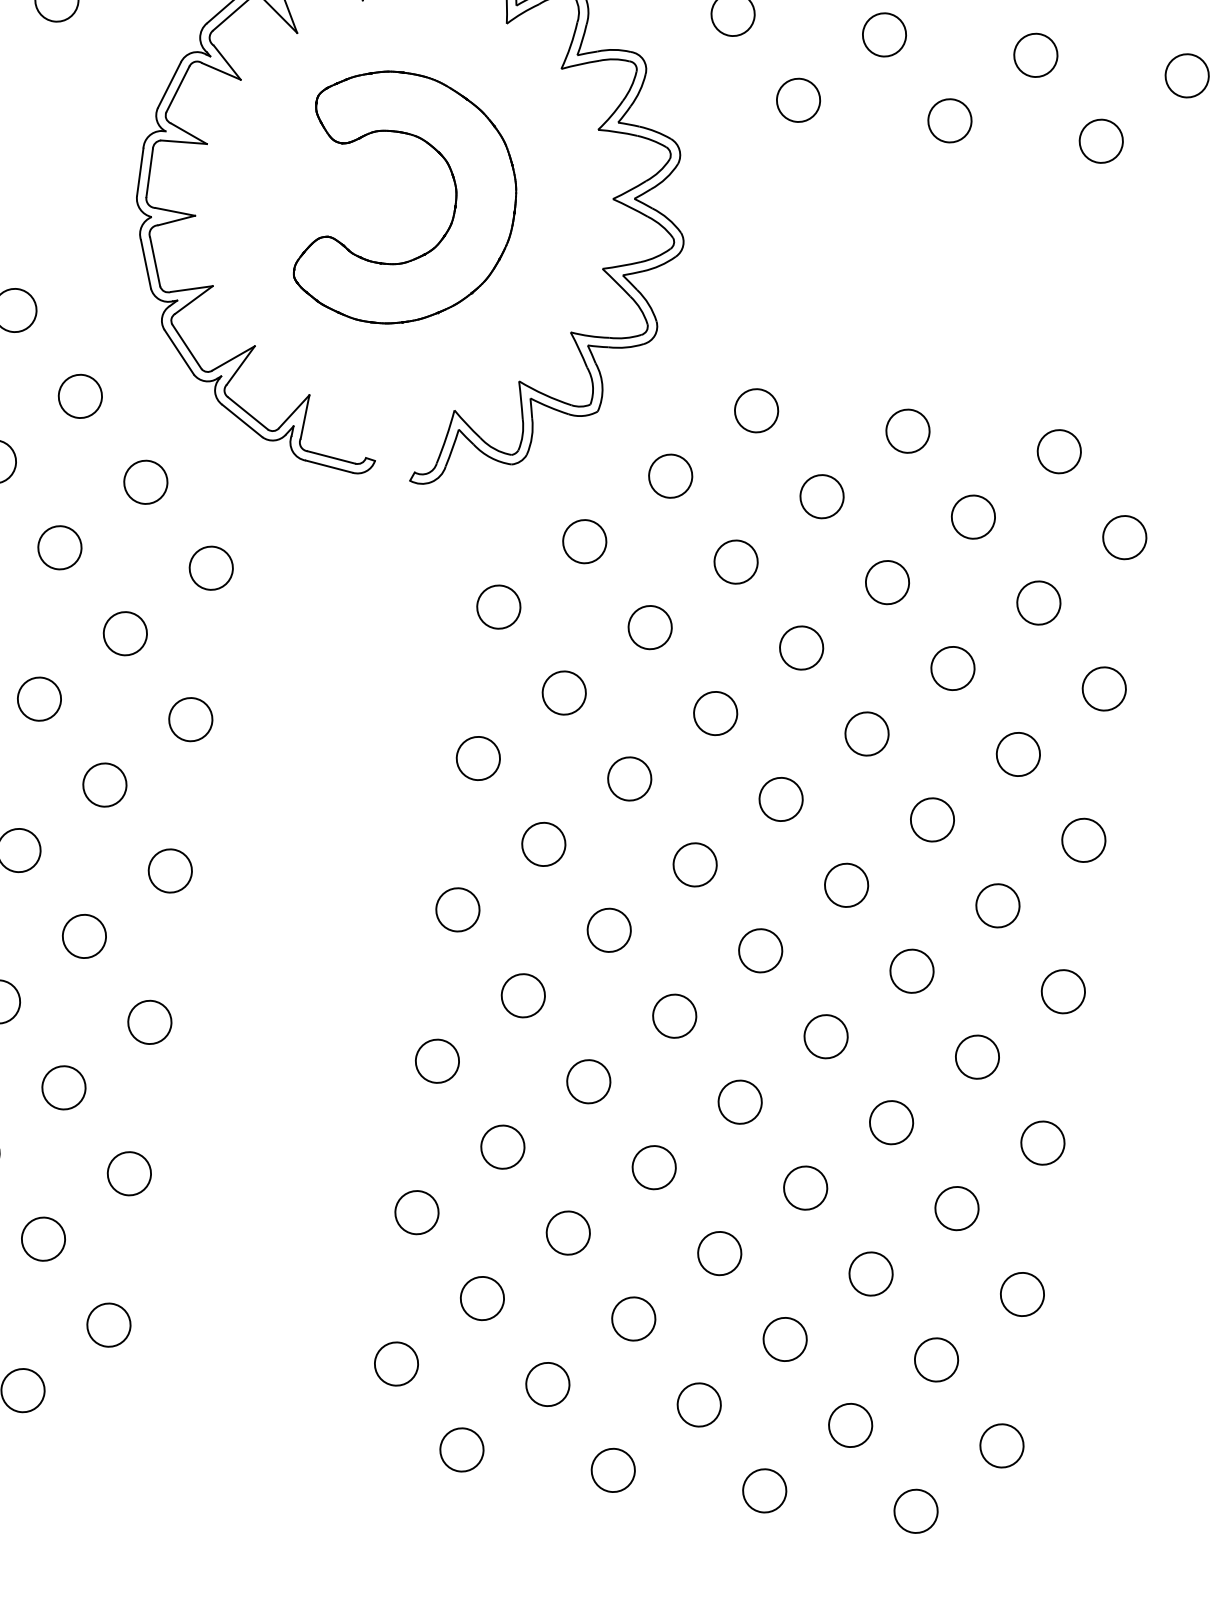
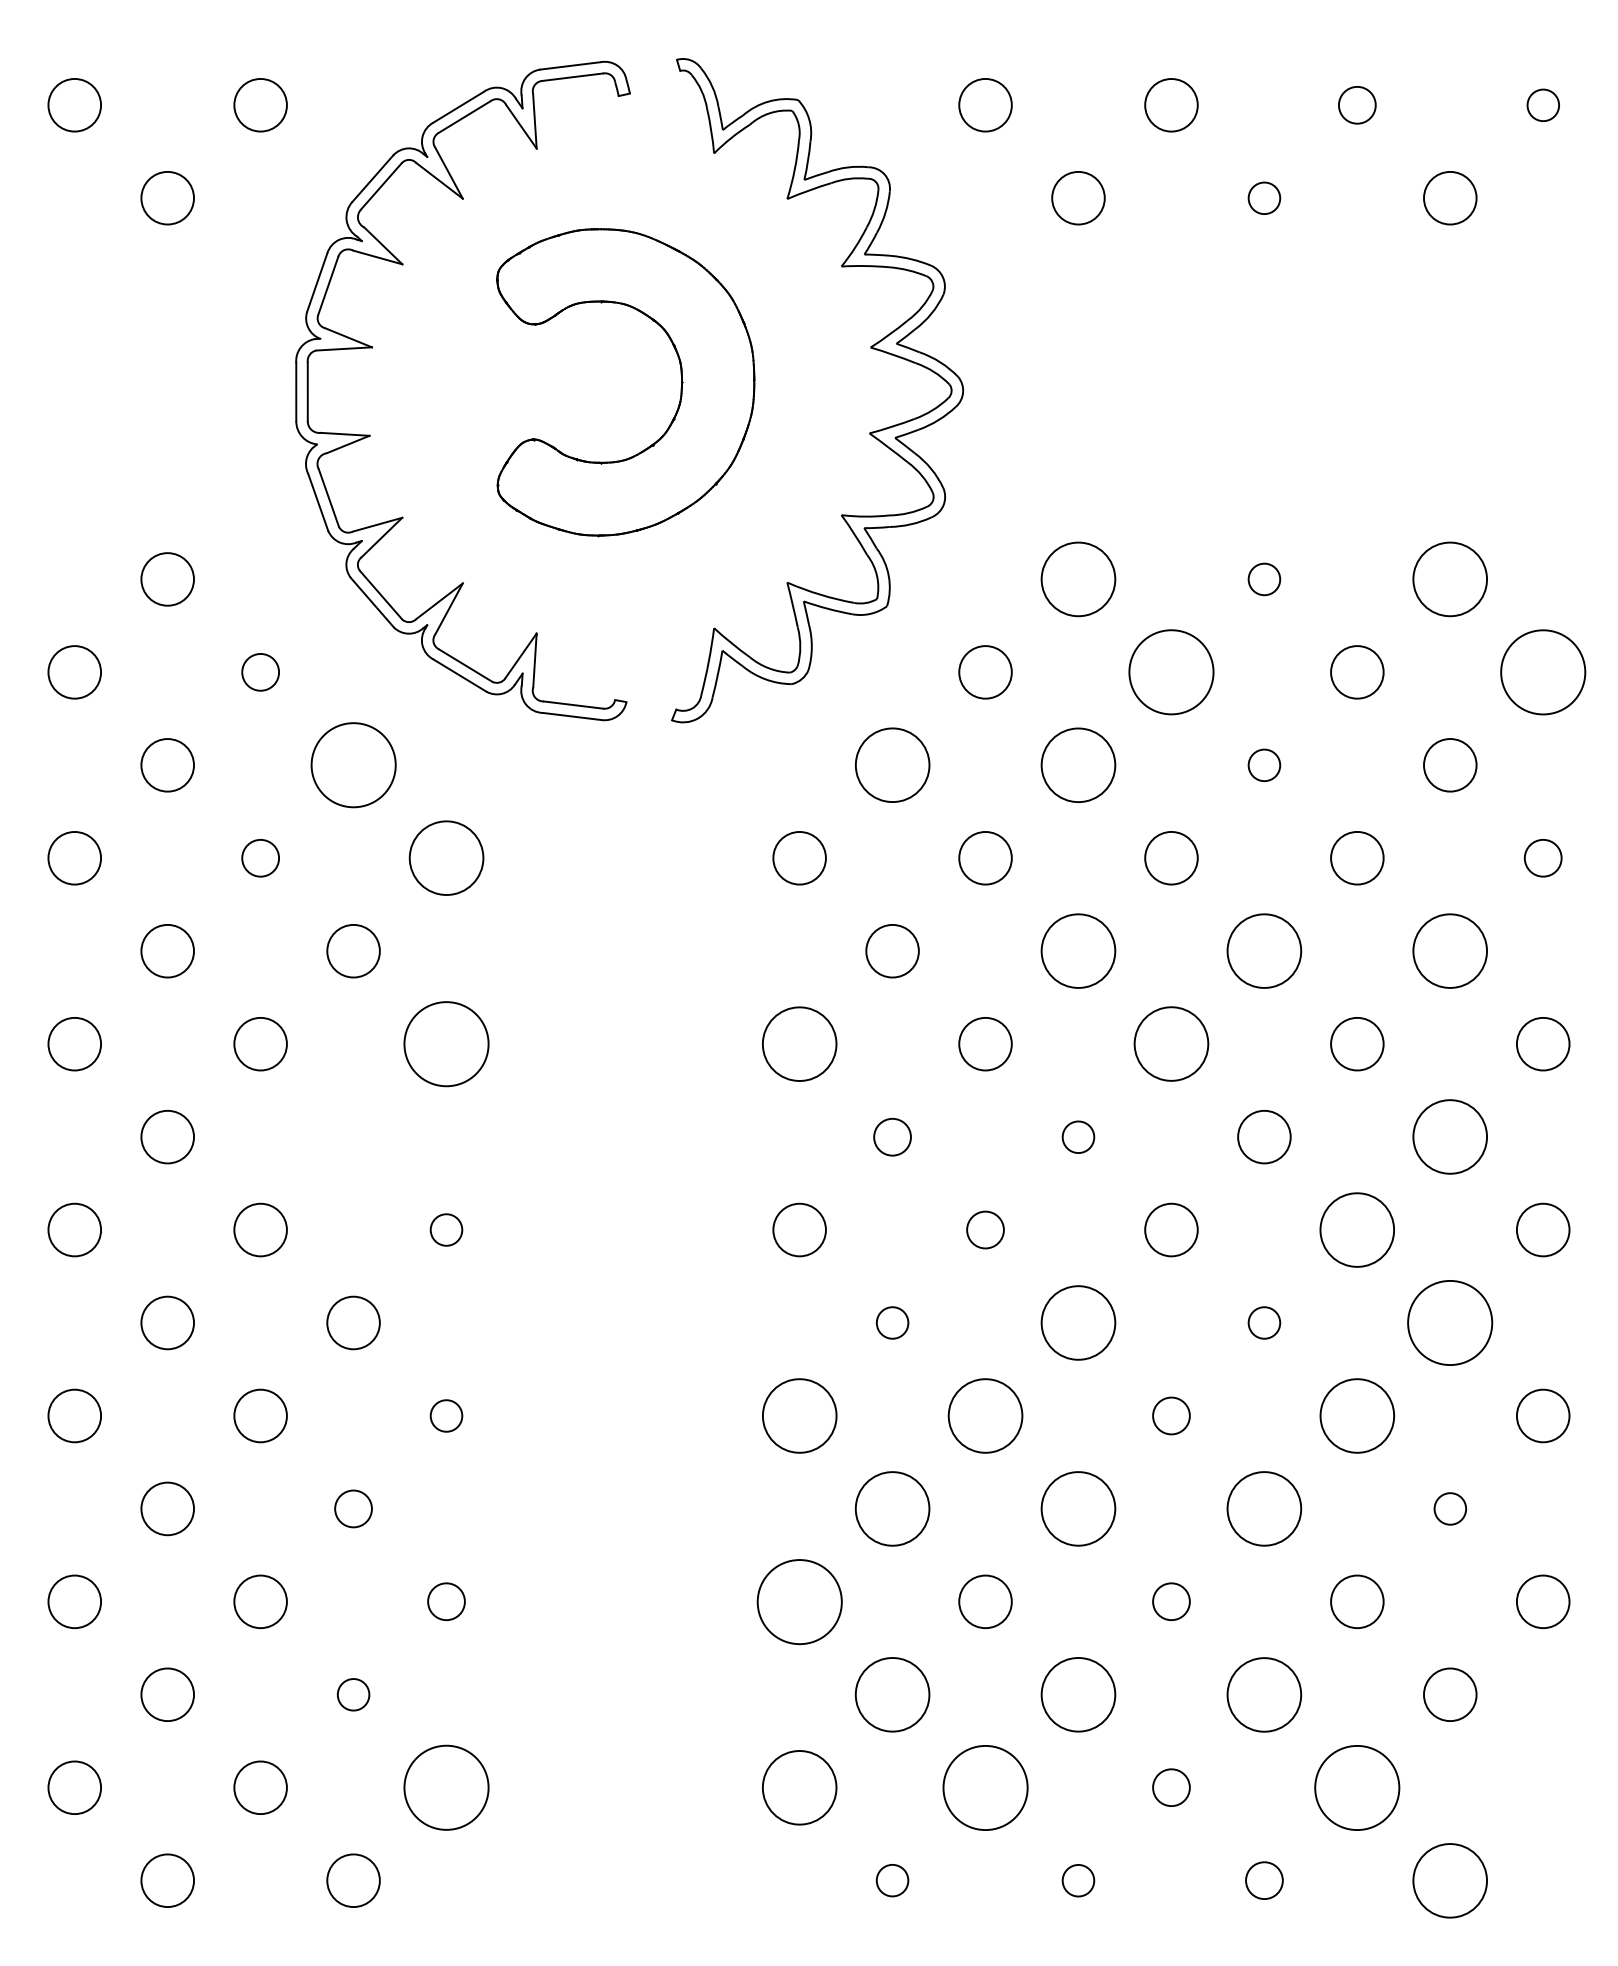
circle: (1035, 55) -> (1357, 105), size x0.7
circle: (1187, 76) -> (1543, 105), size x0.6
circle: (950, 121) -> (1264, 198), size x0.6
circle: (80, 396) -> (260, 672), size x0.7
circle: (756, 410) -> (1078, 579), size x1.4
circle: (908, 431) -> (1264, 579), size x0.6
circle: (1059, 451) -> (1450, 579), size x1.4
circle: (145, 482) -> (353, 765), size x1.6
circle: (822, 496) -> (1171, 672), size x1.6
circle: (1124, 537) -> (1542, 672), size x1.6
circle: (584, 541) -> (892, 765), size x1.4
circle: (59, 547) -> (260, 857), size x0.7
circle: (736, 562) -> (1078, 765), size x1.4
circle: (211, 568) -> (446, 858), size x1.4
circle: (887, 582) -> (1264, 765), size x0.6
circle: (1103, 688) -> (1542, 857), size x0.7
circle: (715, 713) -> (1078, 951), size x1.4
circle: (190, 719) -> (446, 1043), size x1.6
circle: (867, 734) -> (1264, 951), size x1.4
circle: (1018, 754) -> (1450, 951), size x1.4
circle: (478, 757) -> (799, 1043), size x1.4
circle: (104, 785) -> (353, 1137), removed
circle: (781, 799) -> (1171, 1044), size x1.4
circle: (543, 844) -> (892, 1137), size x0.7
circle: (695, 865) -> (1078, 1137), size x0.6
circle: (170, 870) -> (446, 1229), size x0.6
circle: (998, 906) -> (1450, 1137), size x1.4
circle: (609, 929) -> (985, 1229), size x0.7
circle: (912, 970) -> (1357, 1229), size x1.4
circle: (523, 995) -> (892, 1322), size x0.6
circle: (674, 1015) -> (1078, 1322), size x1.4
circle: (149, 1022) -> (446, 1415), size x0.6
circle: (826, 1036) -> (1264, 1322), size x0.6
circle: (977, 1056) -> (1450, 1322), size x1.6
circle: (437, 1060) -> (799, 1415), size x1.4
circle: (588, 1081) -> (985, 1415), size x1.4
circle: (63, 1087) -> (353, 1508), size x0.7
circle: (740, 1101) -> (1171, 1415), size x0.7
circle: (891, 1122) -> (1357, 1415), size x1.4
circle: (502, 1146) -> (892, 1508), size x1.4
circle: (654, 1167) -> (1078, 1508), size x1.4
circle: (129, 1173) -> (446, 1601), size x0.7
circle: (805, 1187) -> (1264, 1508), size x1.4
circle: (957, 1208) -> (1450, 1508), size x0.6
circle: (416, 1212) -> (799, 1601), size x1.6
circle: (43, 1238) -> (353, 1694), size x0.6
circle: (719, 1253) -> (1171, 1601), size x0.7
circle: (482, 1298) -> (892, 1694), size x1.4
circle: (633, 1318) -> (1078, 1694), size x1.4
circle: (108, 1324) -> (446, 1787), size x1.6
circle: (785, 1339) -> (1264, 1694), size x1.4
circle: (396, 1363) -> (799, 1787), size x1.4
circle: (547, 1384) -> (985, 1787), size x1.6
circle: (699, 1404) -> (1171, 1787), size x0.7
circle: (850, 1425) -> (1357, 1787), size x1.6
circle: (1002, 1445) -> (1543, 1787), removed
circle: (461, 1449) -> (892, 1880), size x0.6
circle: (613, 1470) -> (1078, 1880), size x0.6
circle: (764, 1490) -> (1264, 1880), size x0.7
circle: (916, 1511) -> (1450, 1880), size x1.4

